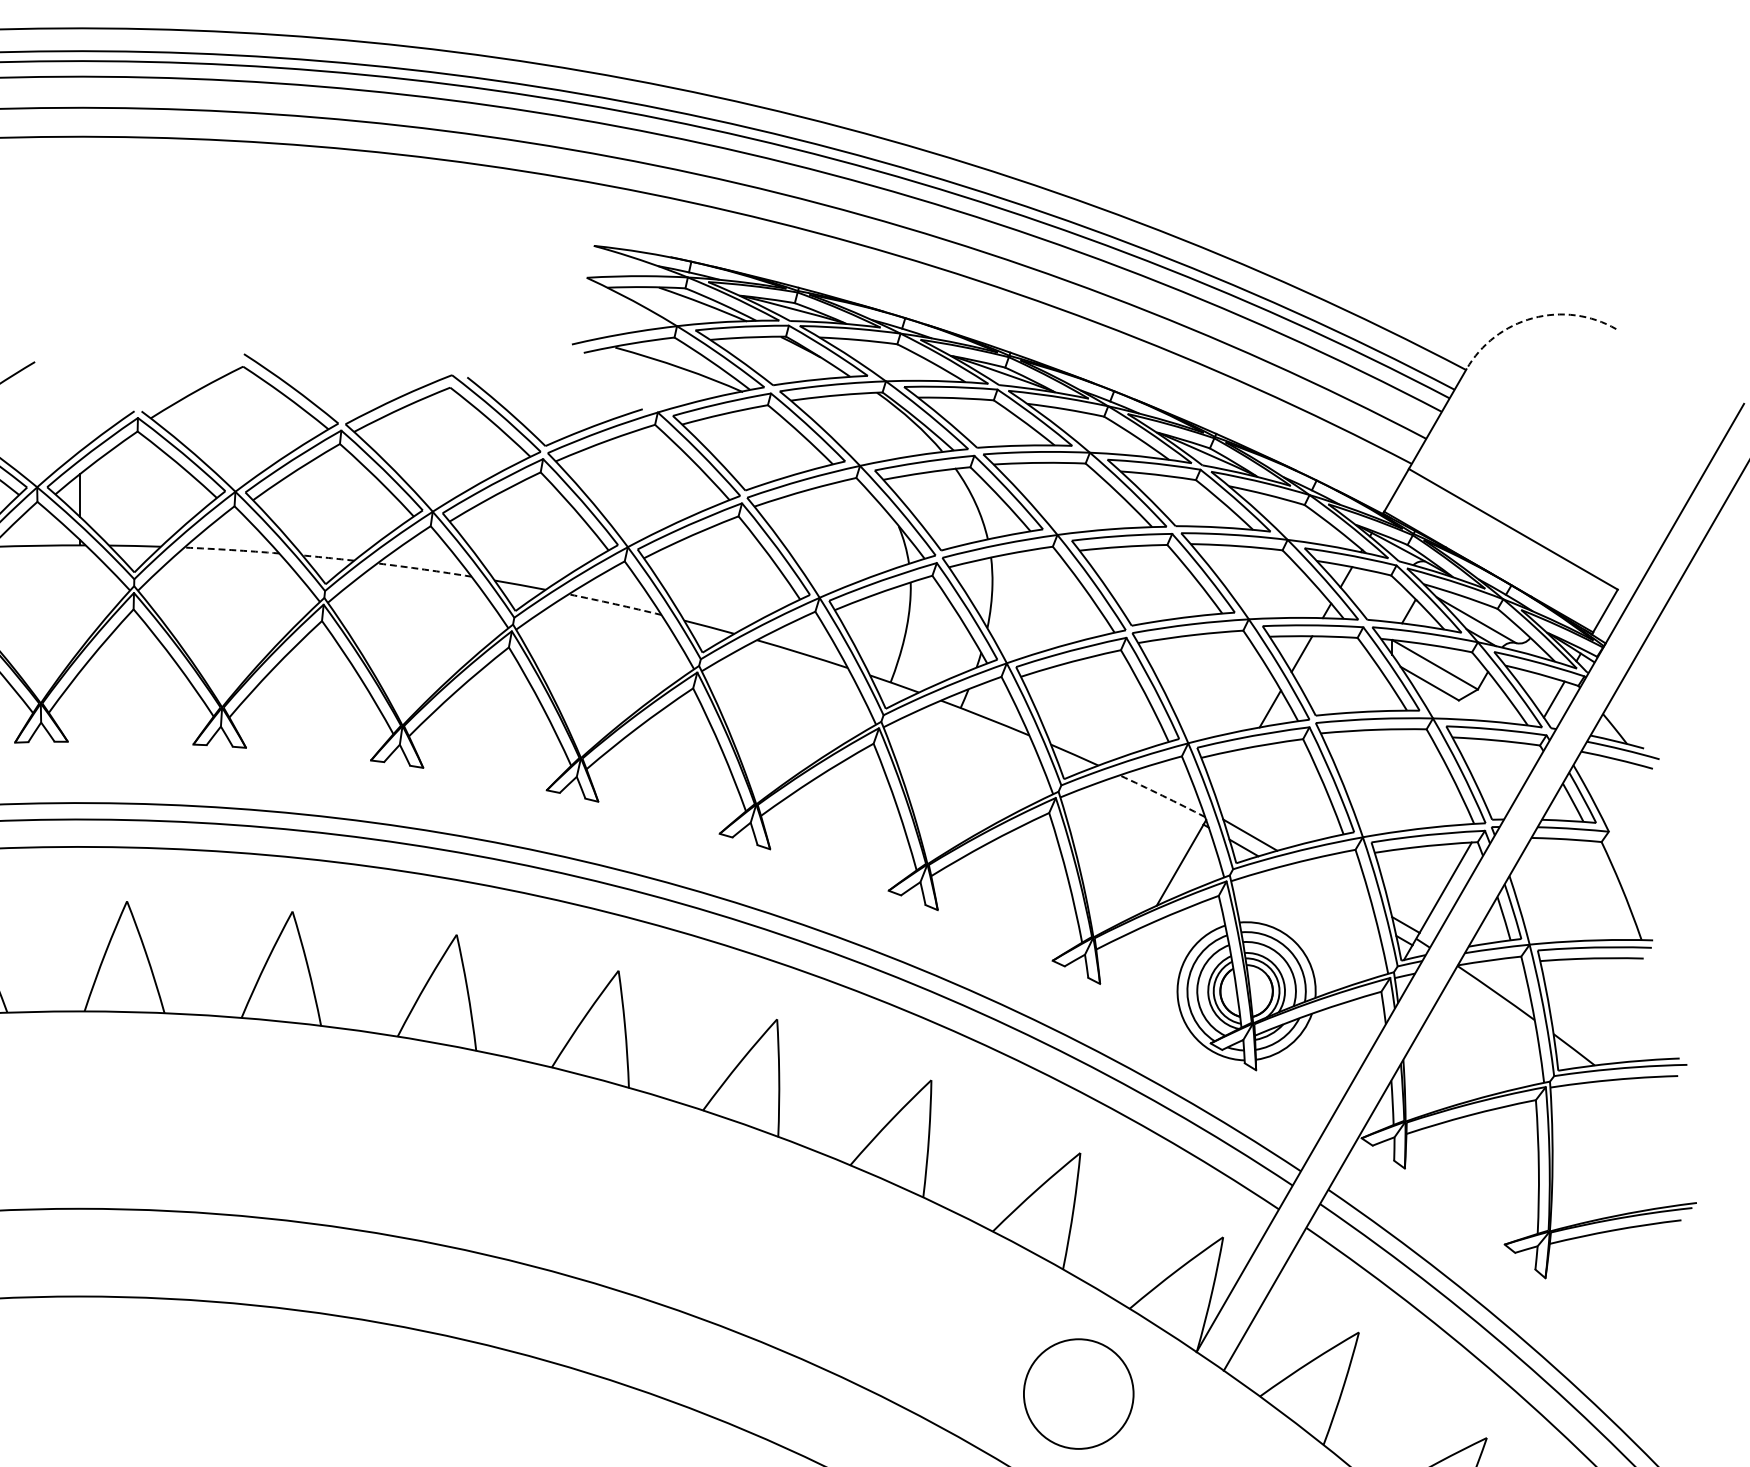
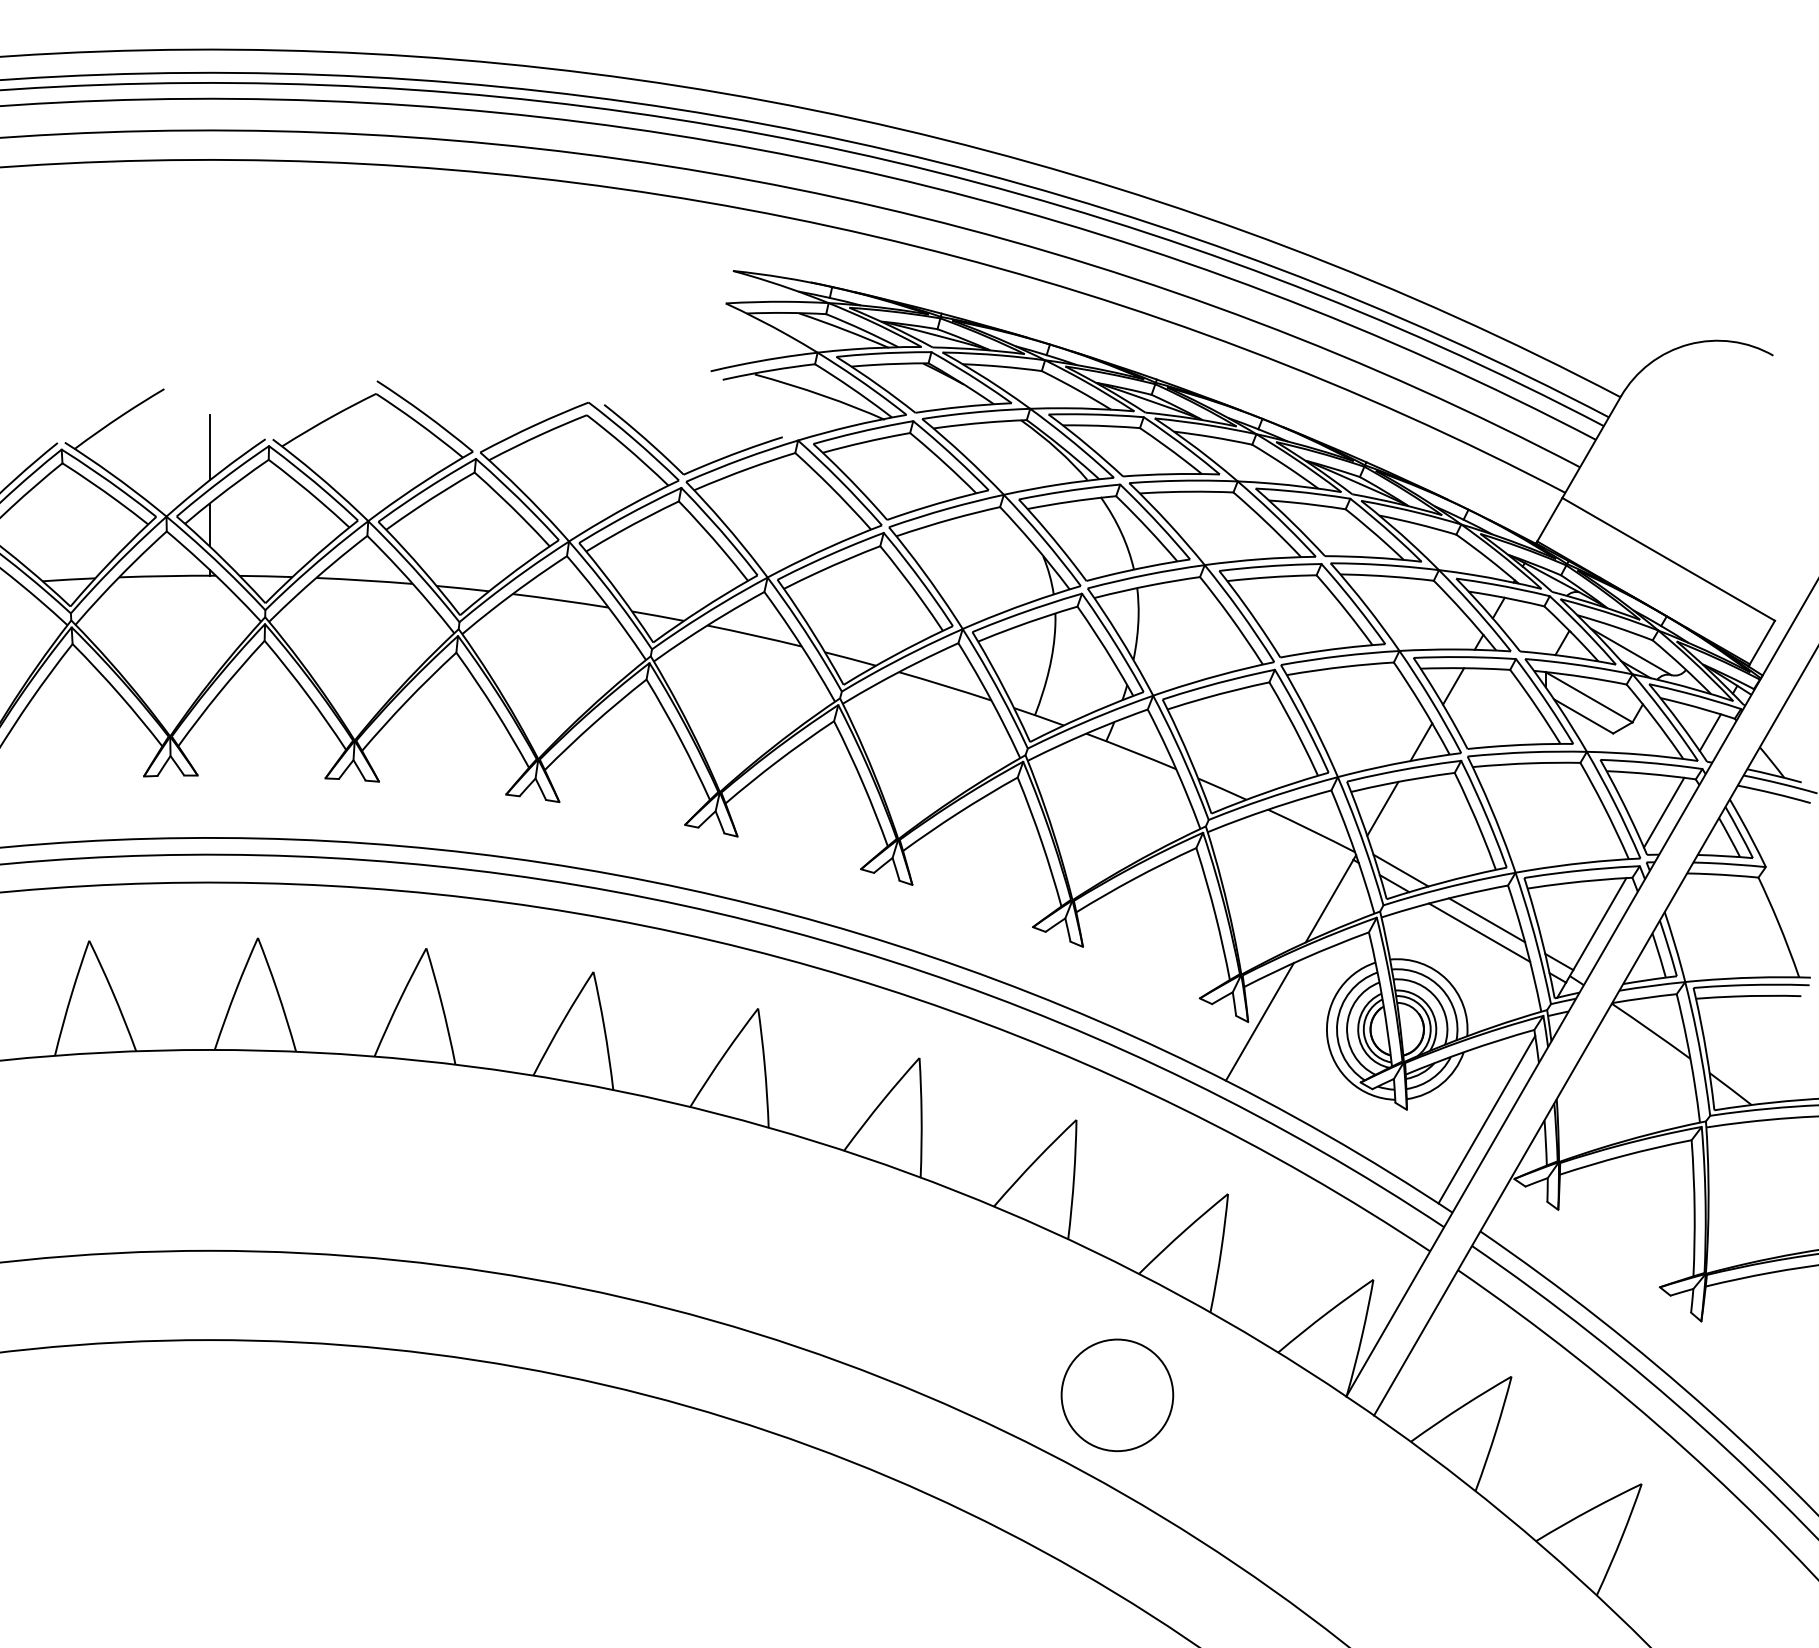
arc: (1532, 318) -> (1688, 344), dashed -> solid
line: (79, 419) -> (209, 447), added
arc: (231, 550) -> (364, 580), dashed -> solid
arc: (328, 557) -> (462, 588), dashed -> solid
arc: (424, 569) -> (560, 600), dashed -> solid
arc: (614, 604) -> (754, 635), dashed -> solid
line: (1232, 774) -> (1382, 808), added
line: (1508, 778) -> (1663, 812), added
arc: (1162, 795) -> (1311, 830), dashed -> solid
line: (1335, 884) -> (1487, 920), added
line: (1327, 895) -> (1479, 932), added
line: (1111, 983) -> (1259, 1021), added
line: (1334, 1079) -> (1486, 1119), added
circle: (1078, 1394) -> (1117, 1395), moved

